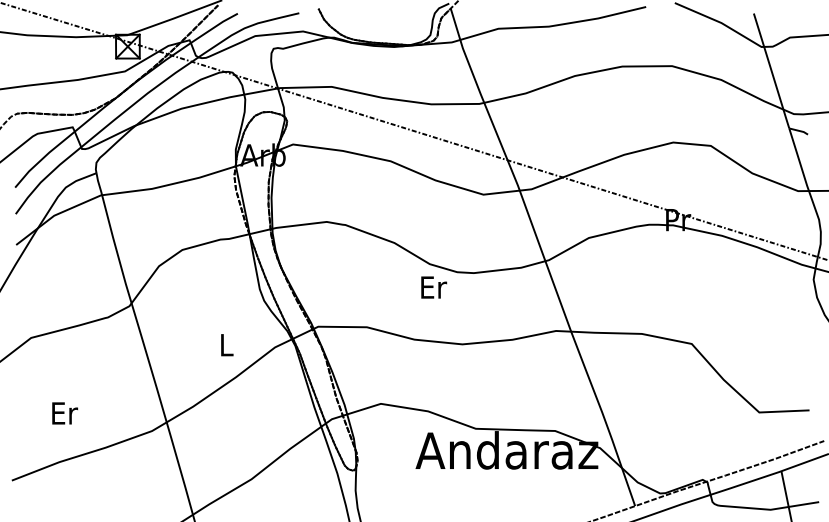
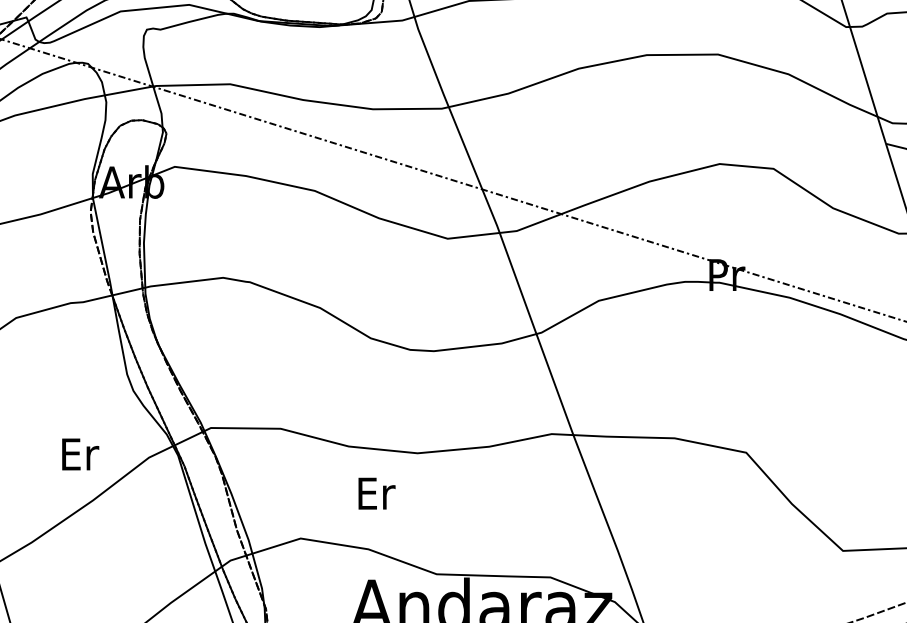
text: (434, 287) -> (377, 493), moved
text: (227, 345) -> (80, 454), L -> Er

